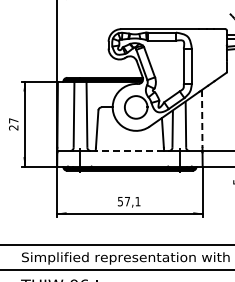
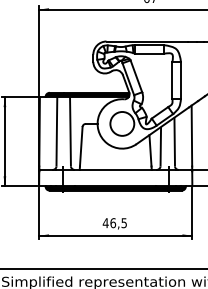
line: (202, 118) -> (192, 135), dashed -> solid
line: (129, 150) -> (115, 169), dashed -> solid
text: (128, 201) -> (114, 223), 57,1 -> 46,5

